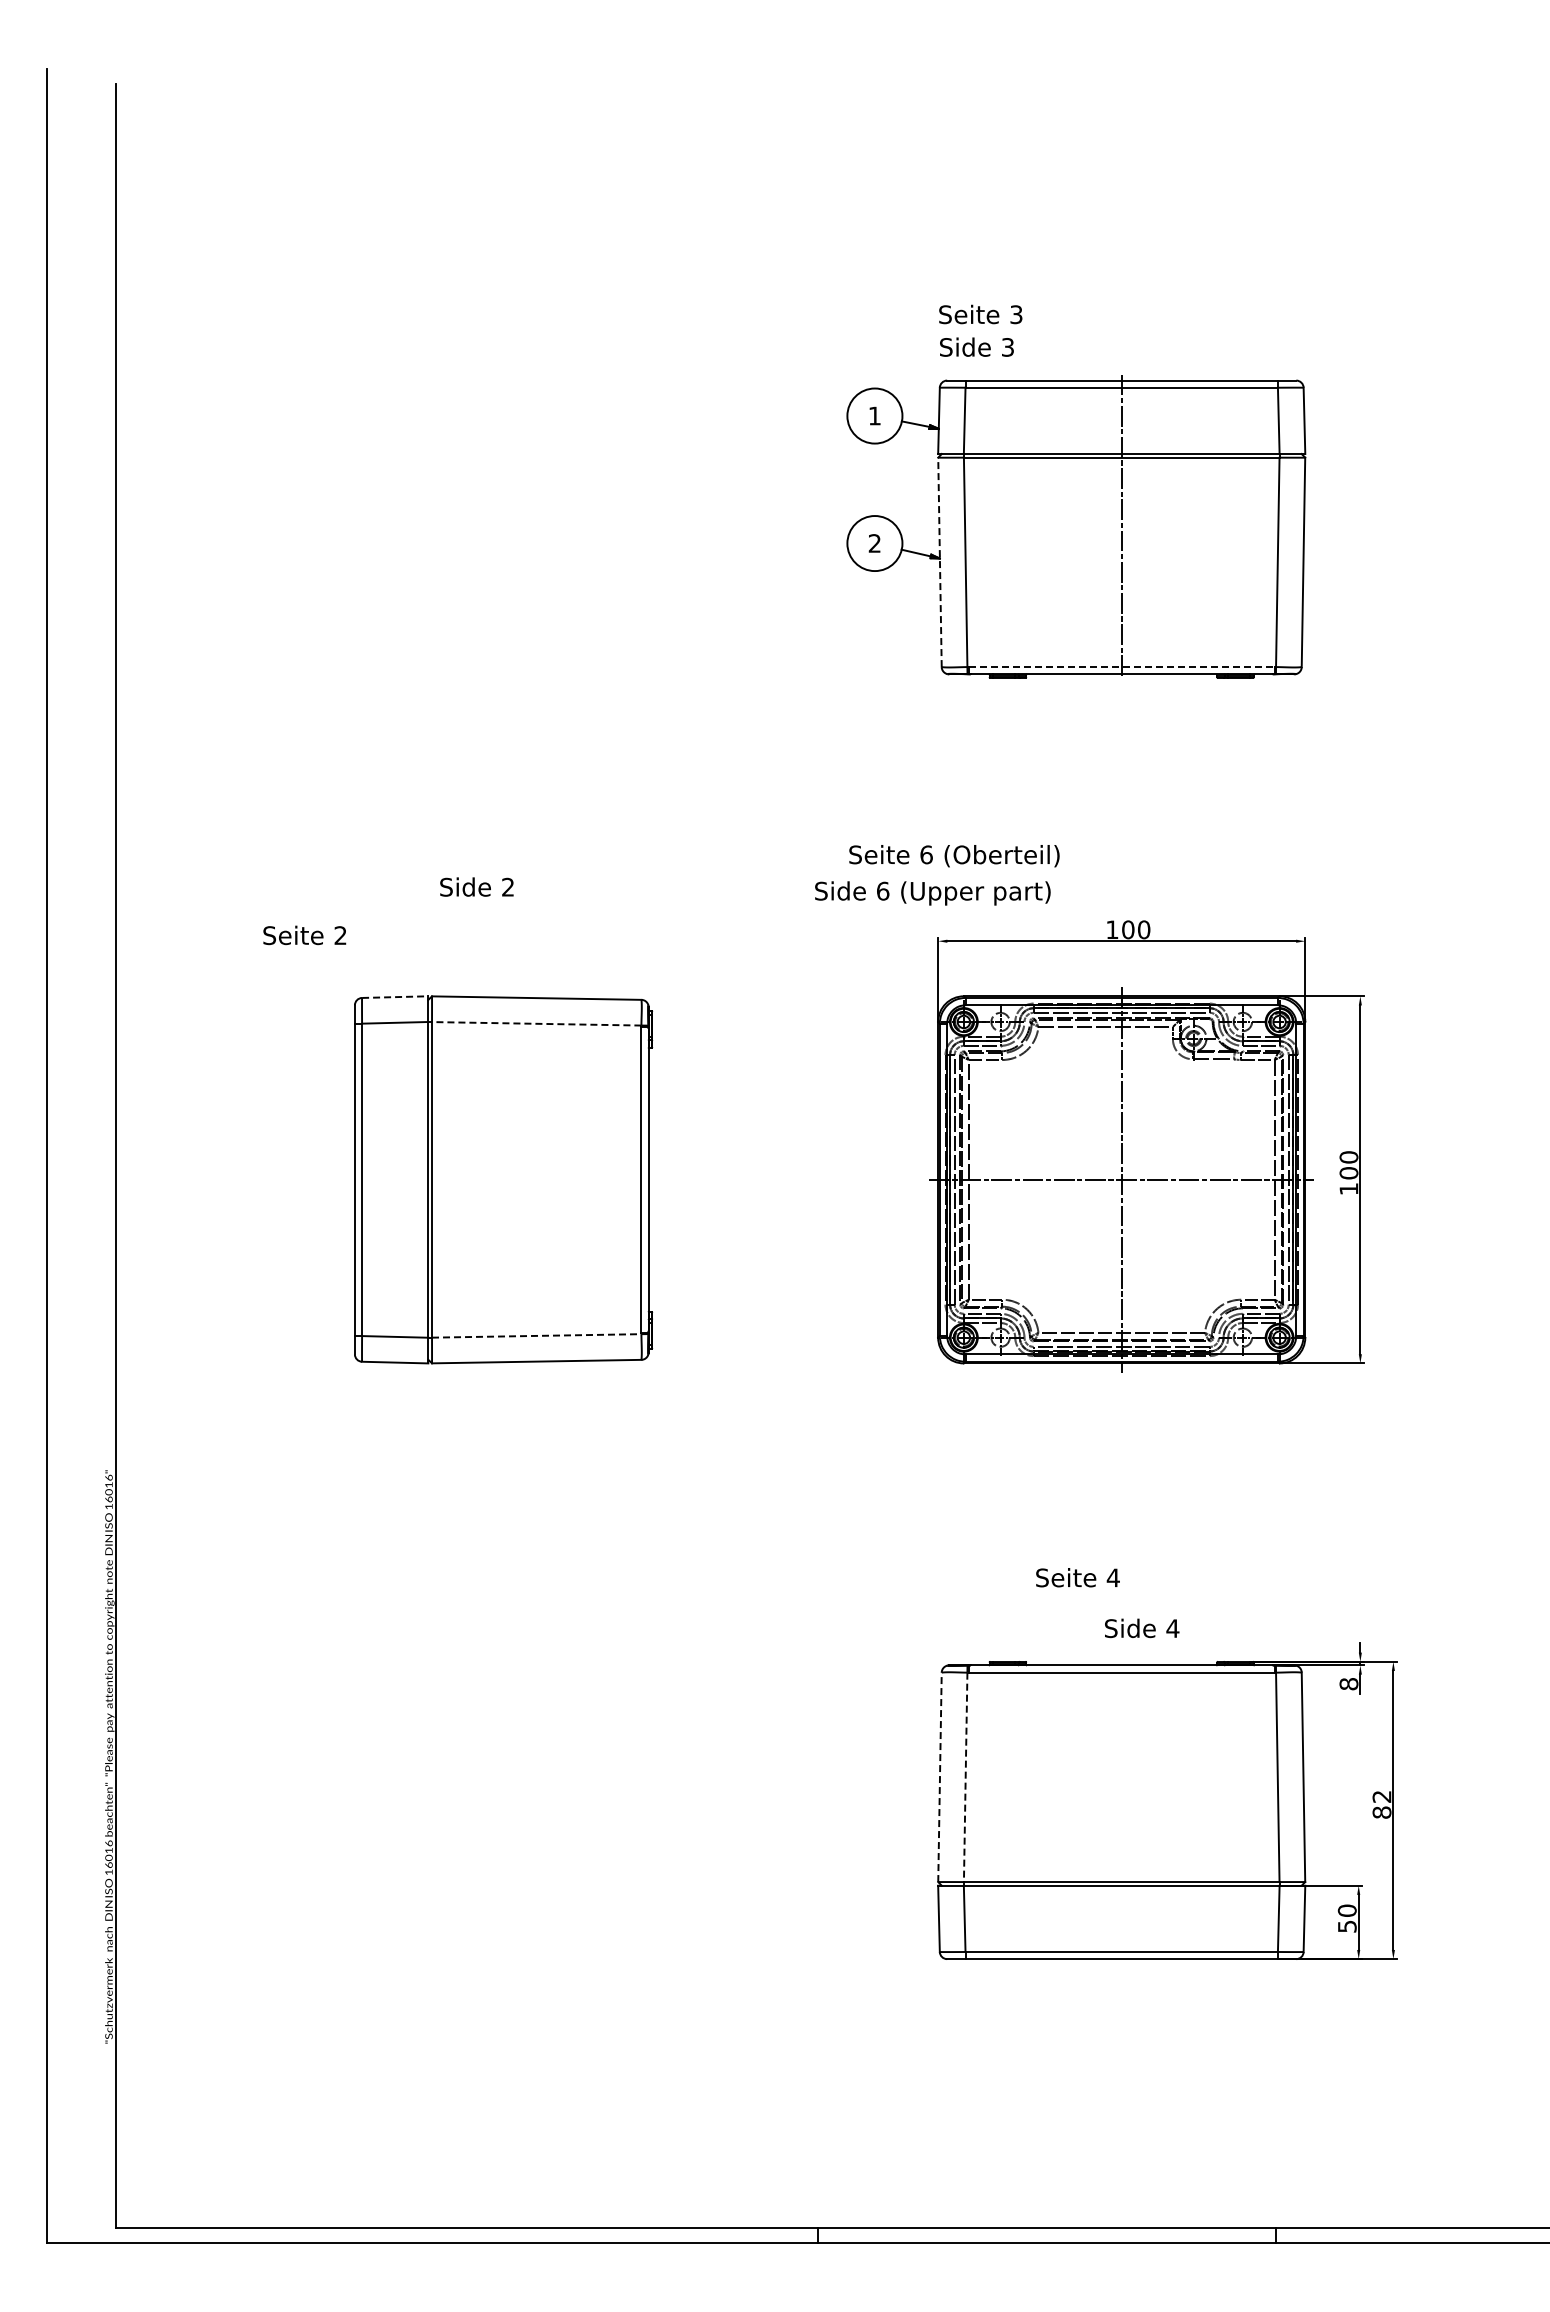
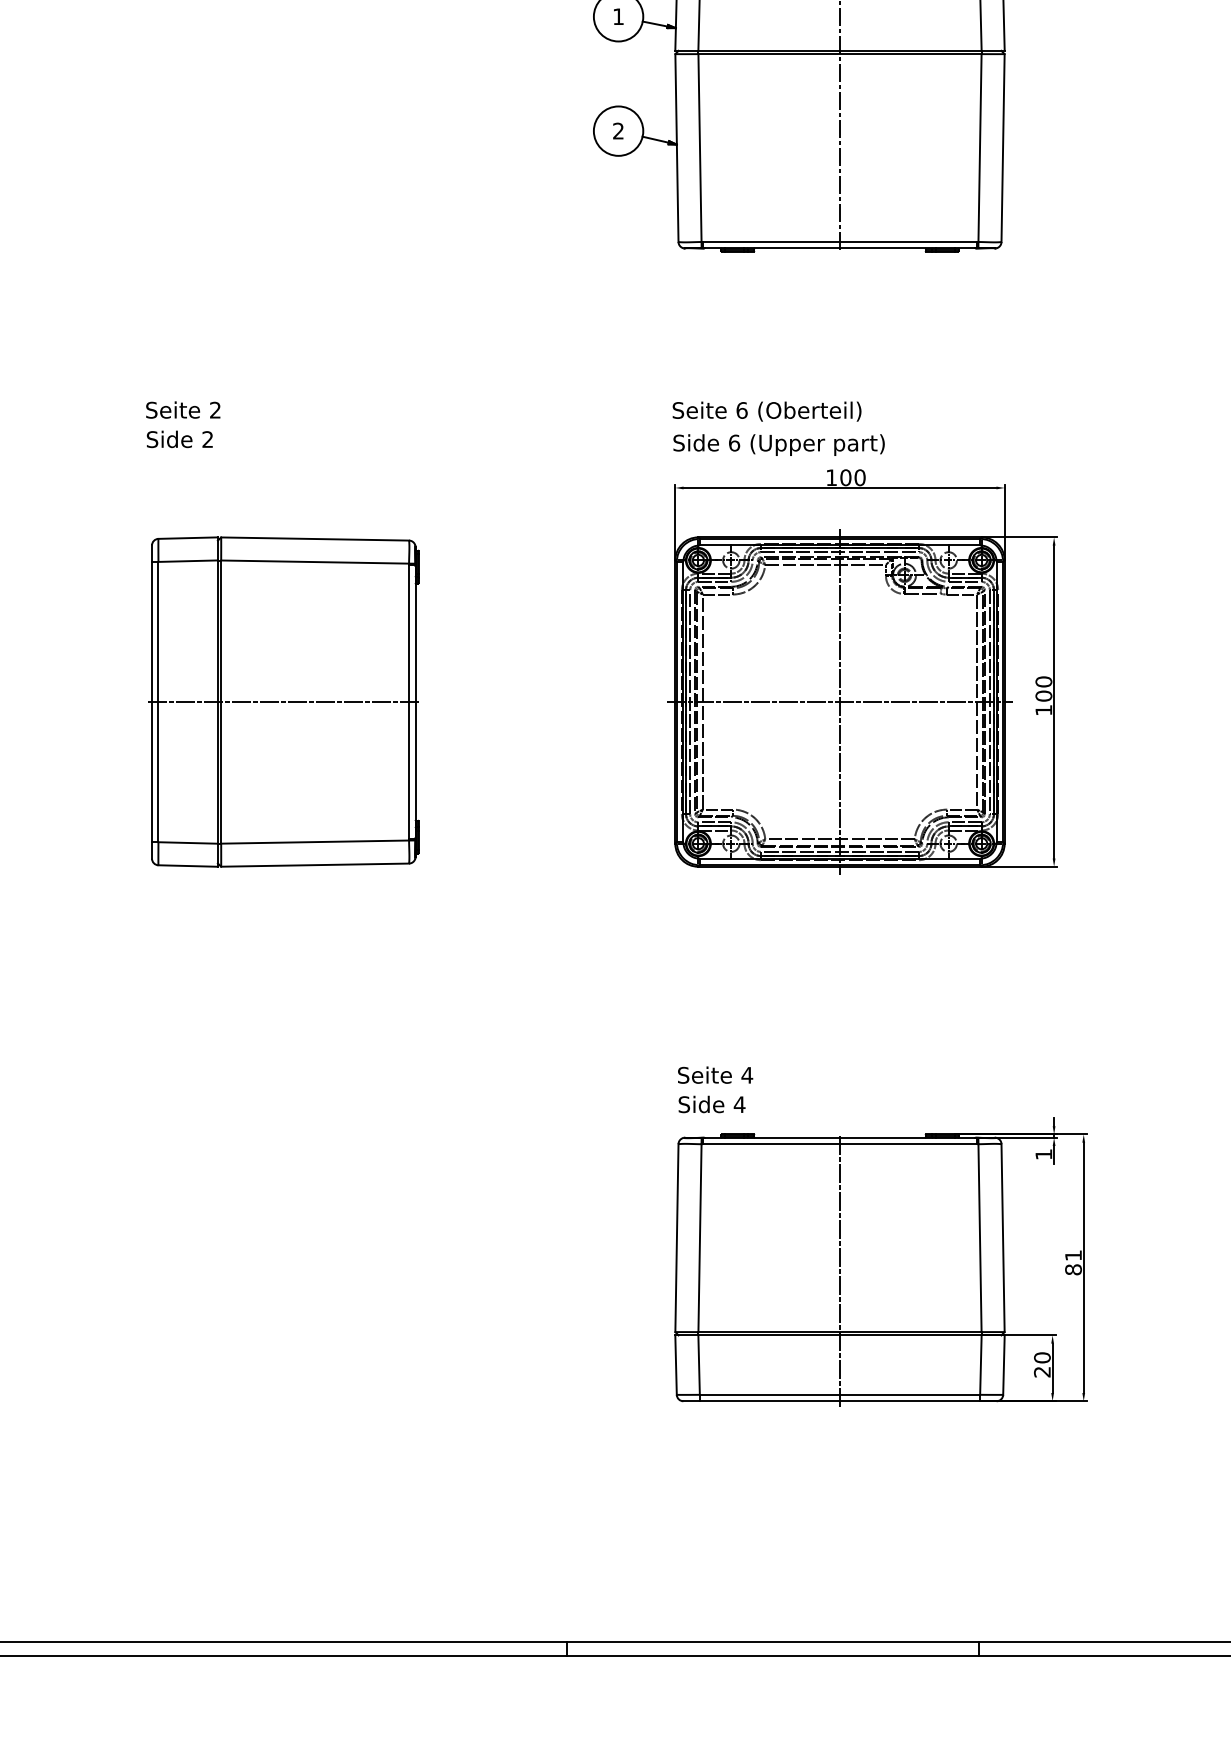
line: (939, 562) -> (676, 148), dashed -> solid
line: (1121, 667) -> (839, 242), dashed -> solid
text: (954, 856) -> (767, 411), moved
text: (476, 886) -> (179, 438), moved
text: (932, 893) -> (778, 445), moved
text: (304, 935) -> (183, 410), moved
line: (395, 997) -> (188, 538), dashed -> solid
line: (536, 1023) -> (314, 561), dashed -> solid
line: (500, 1179) -> (282, 701), added
line: (536, 1335) -> (314, 841), dashed -> solid
text: (1077, 1577) -> (715, 1074), moved
text: (1142, 1628) -> (712, 1104), moved
text: (1348, 1684) -> (1043, 1154), 8 -> 1
line: (939, 1777) -> (676, 1238), dashed -> solid
line: (965, 1777) -> (699, 1238), dashed -> solid
text: (1381, 1796) -> (1073, 1255), 82 -> 81
line: (1121, 1814) -> (839, 1271), added
text: (1346, 1926) -> (1041, 1371), 50 -> 20

